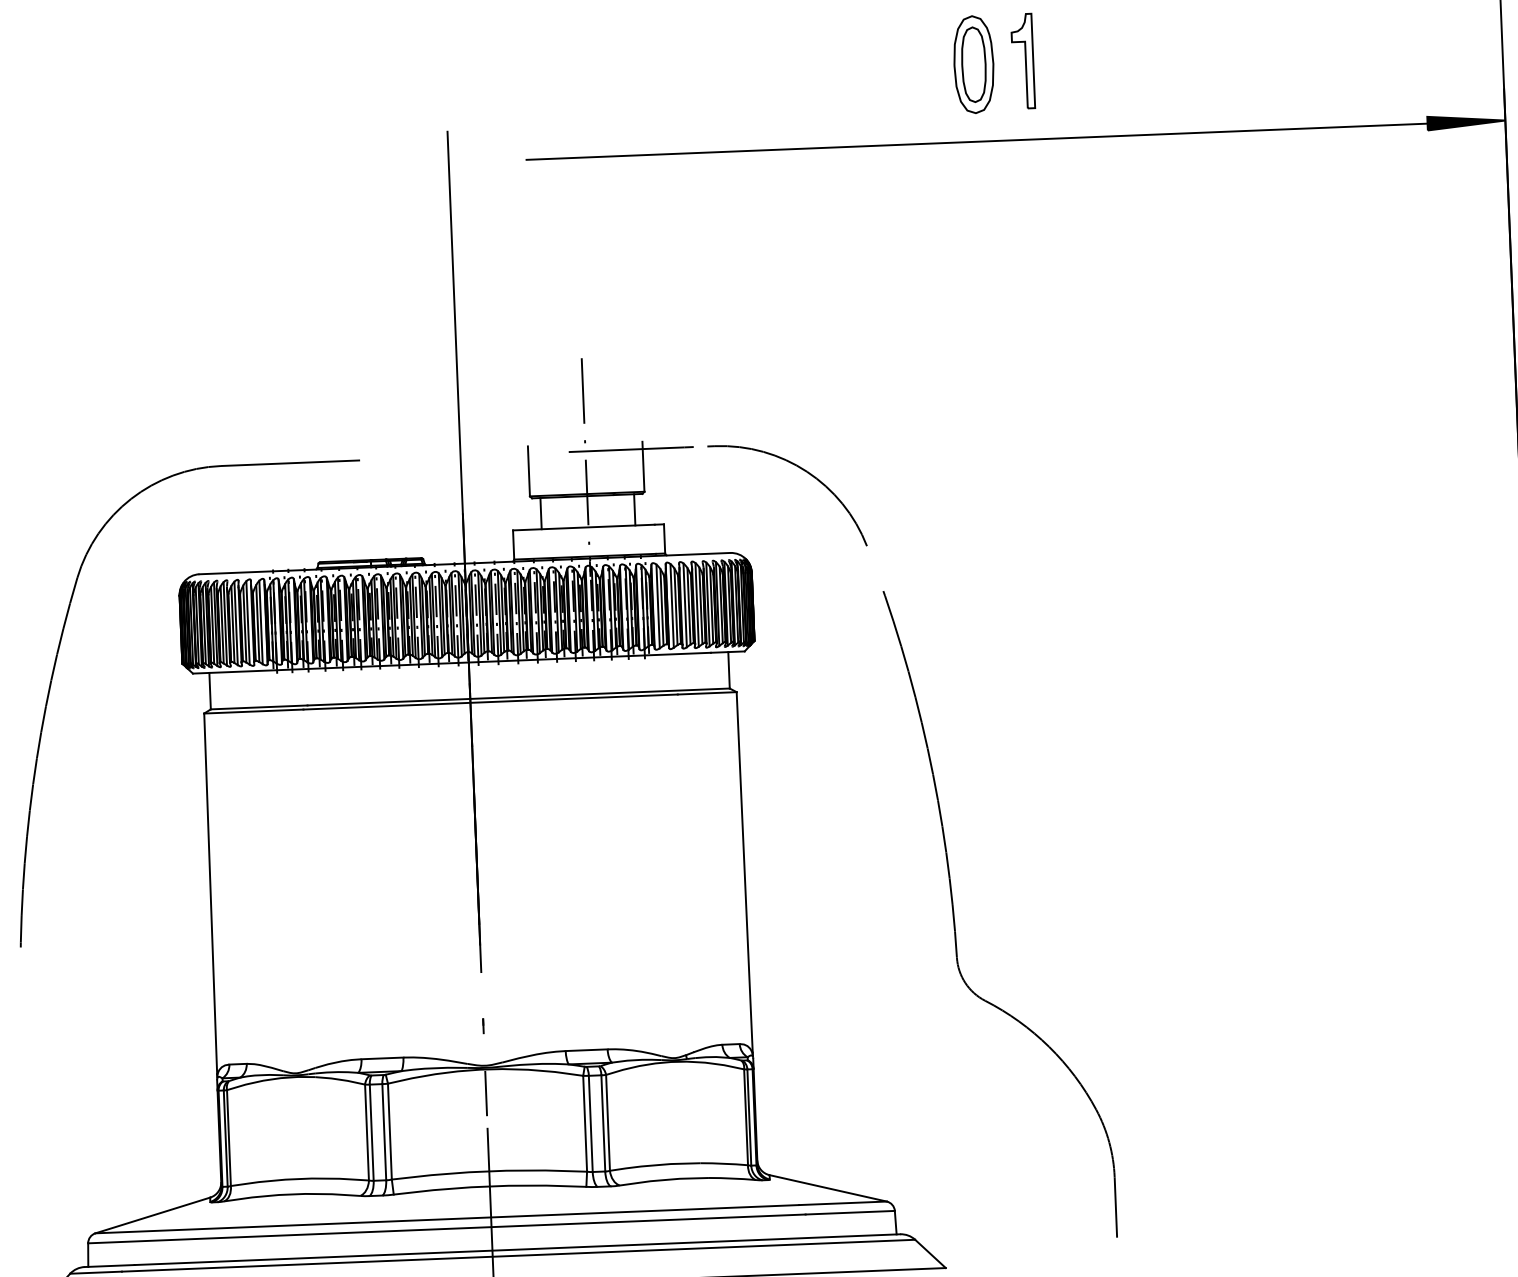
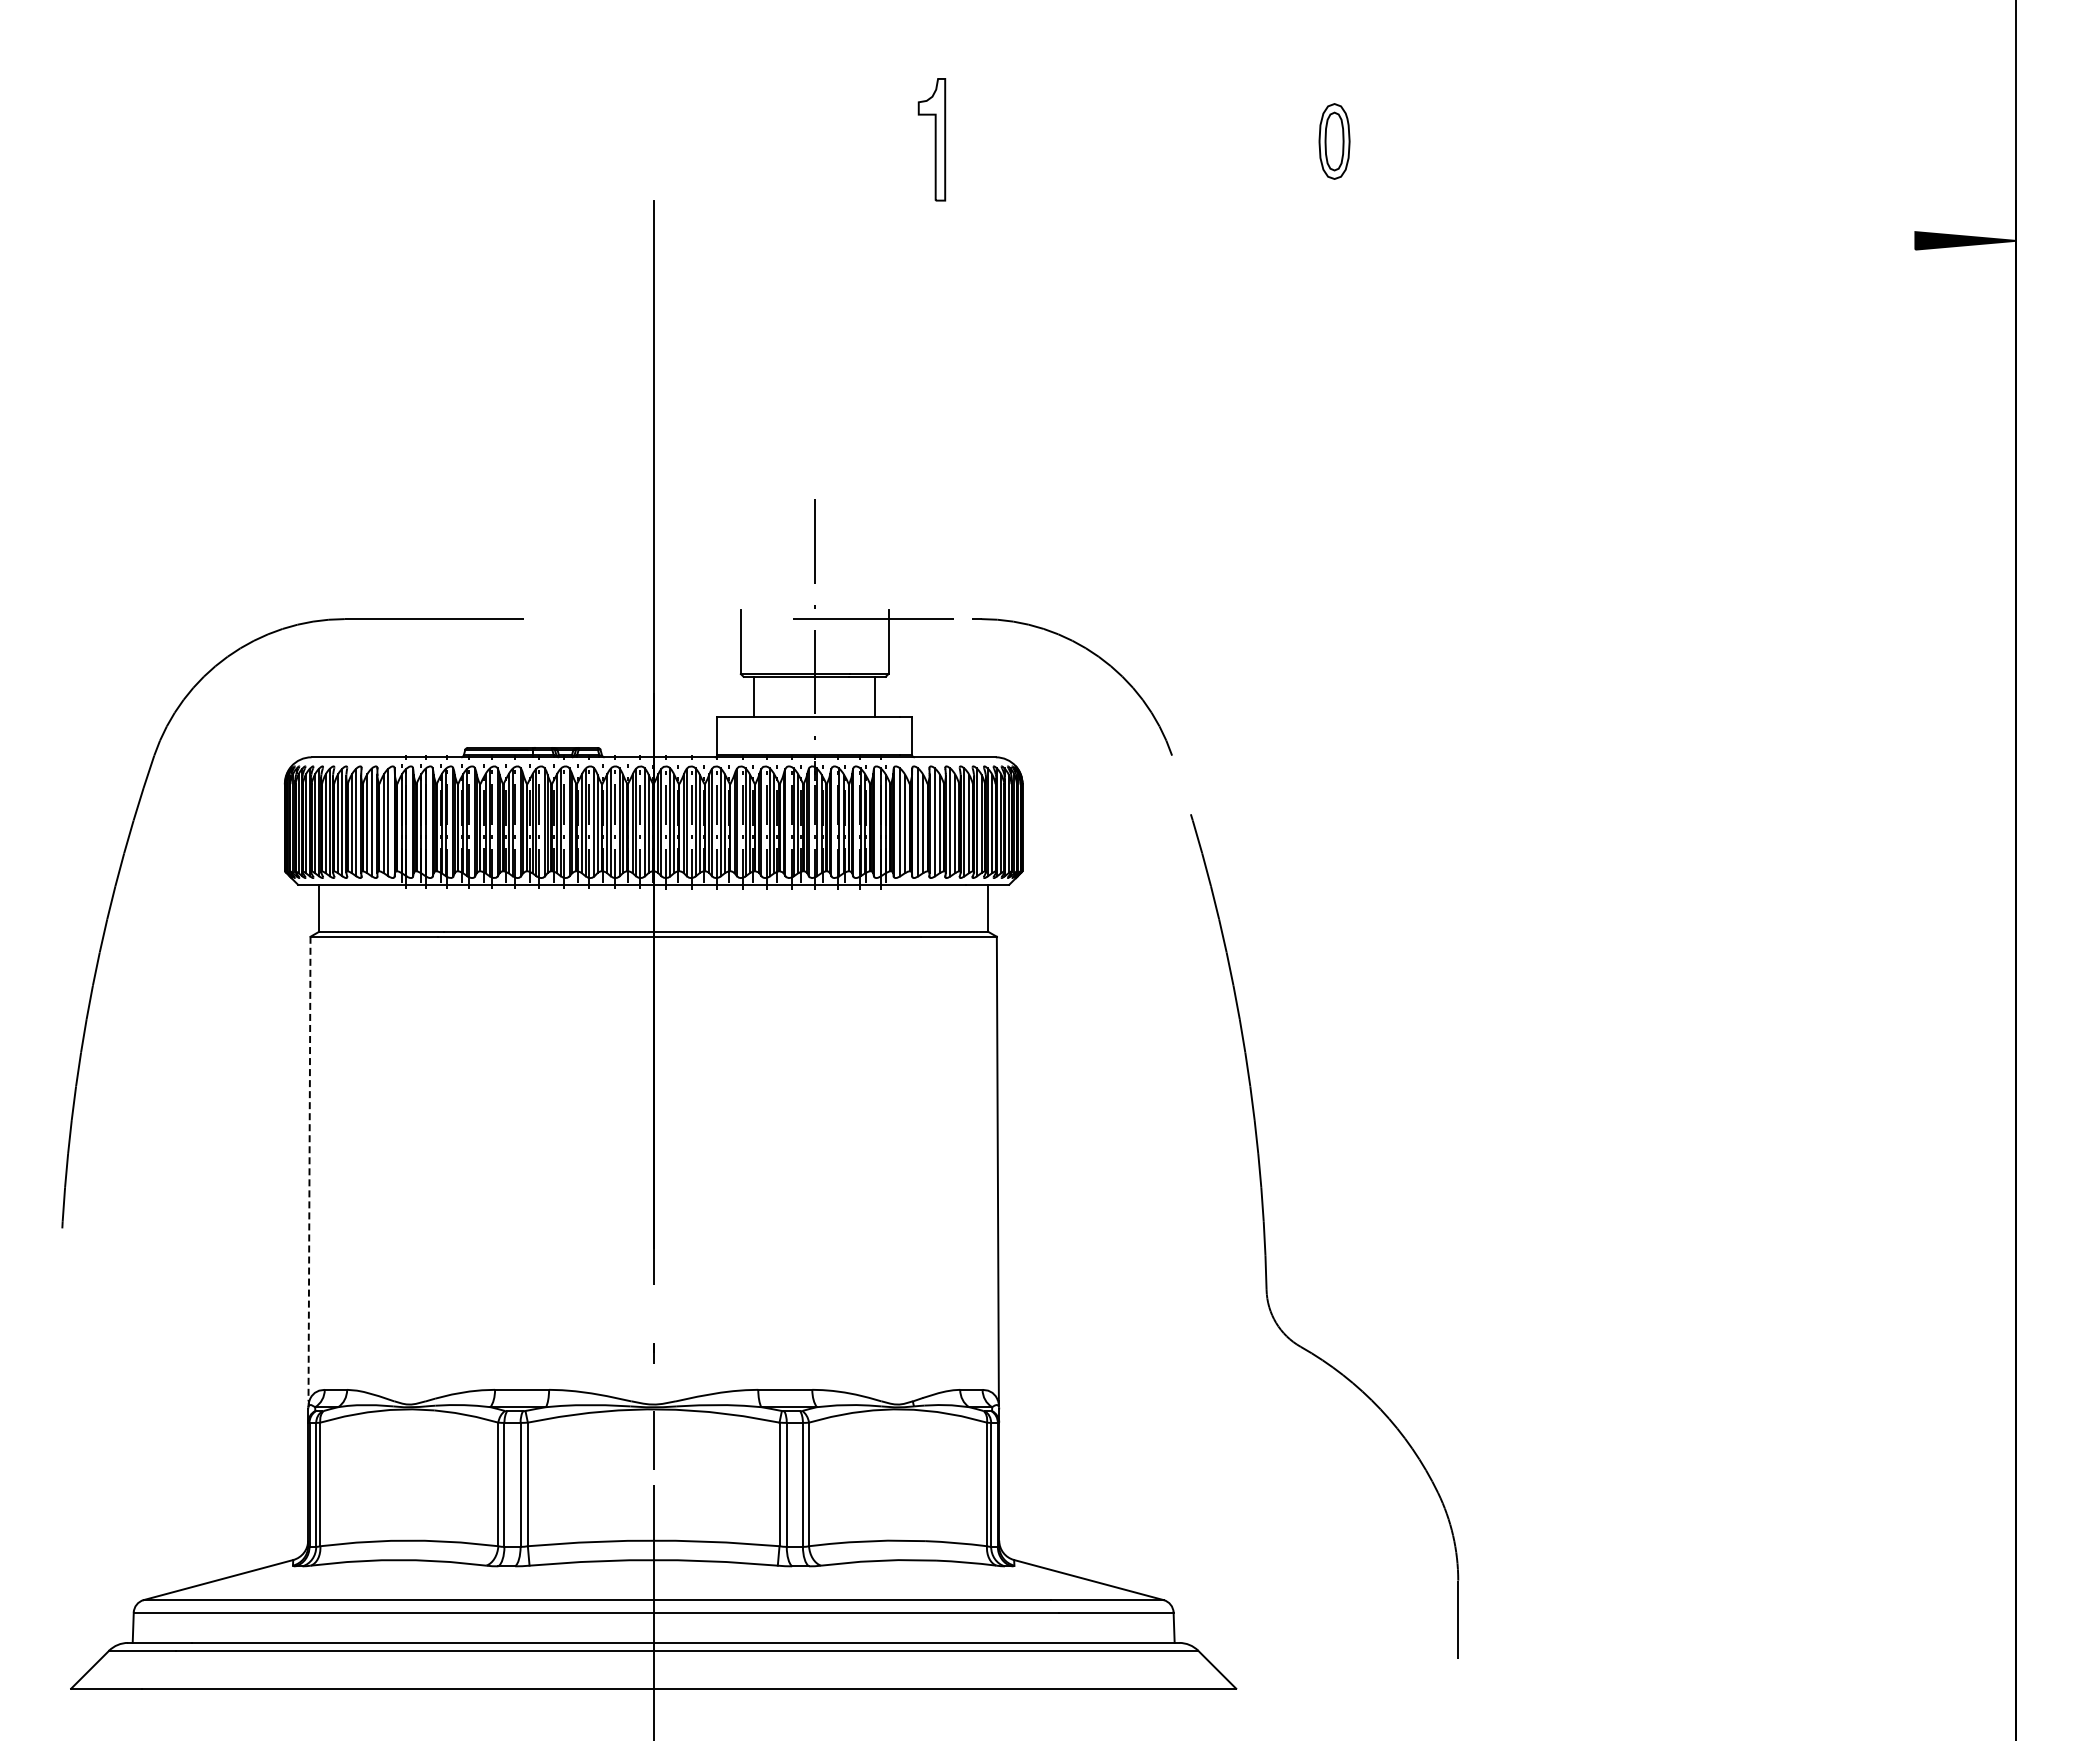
part: (1022, 61) -> (931, 139), moved
part: (973, 64) -> (1334, 141), size x0.6
line: (976, 141) -> (1334, 240), removed
line: (210, 894) -> (309, 1169), solid -> dashed

